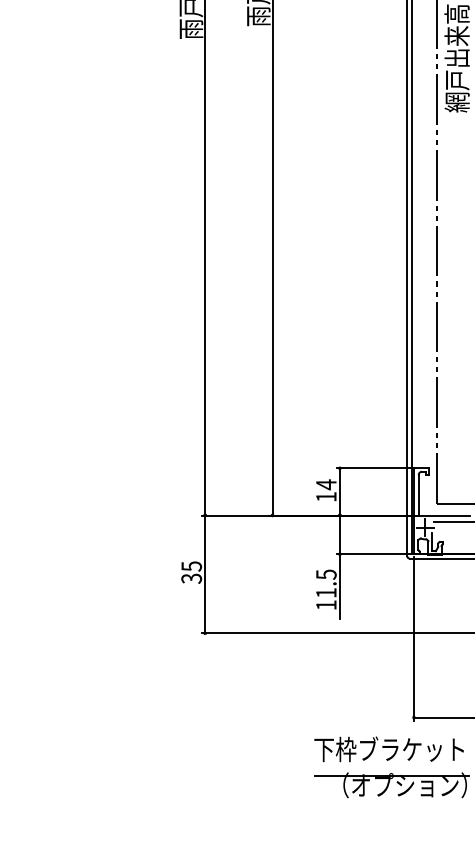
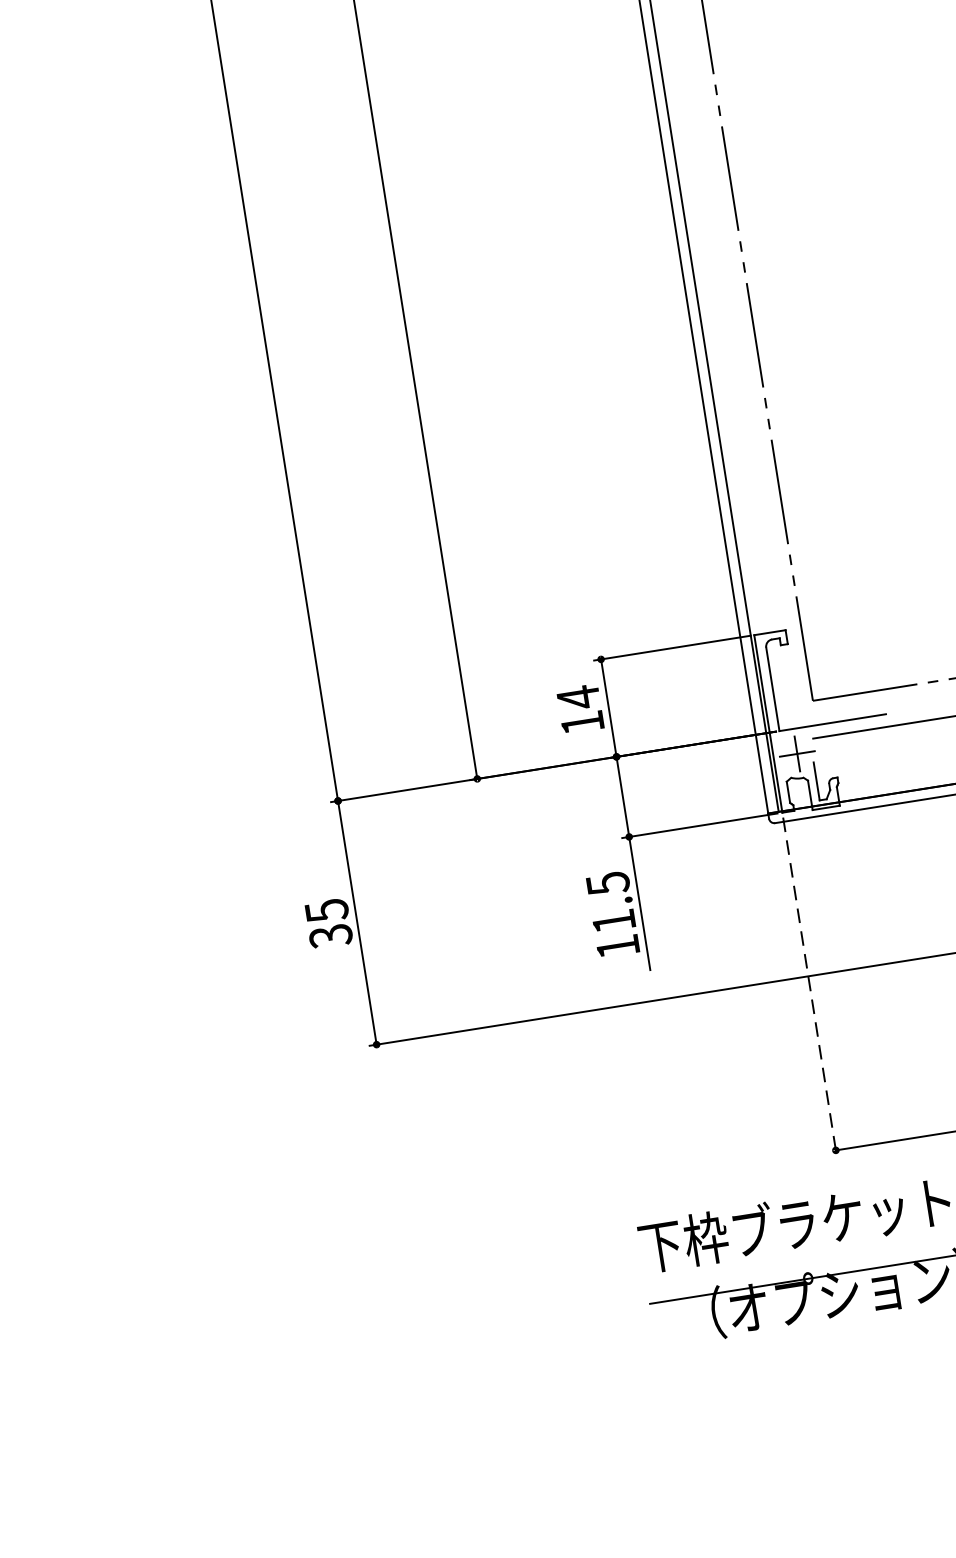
line: (413, 639) -> (809, 989), solid -> dashed

